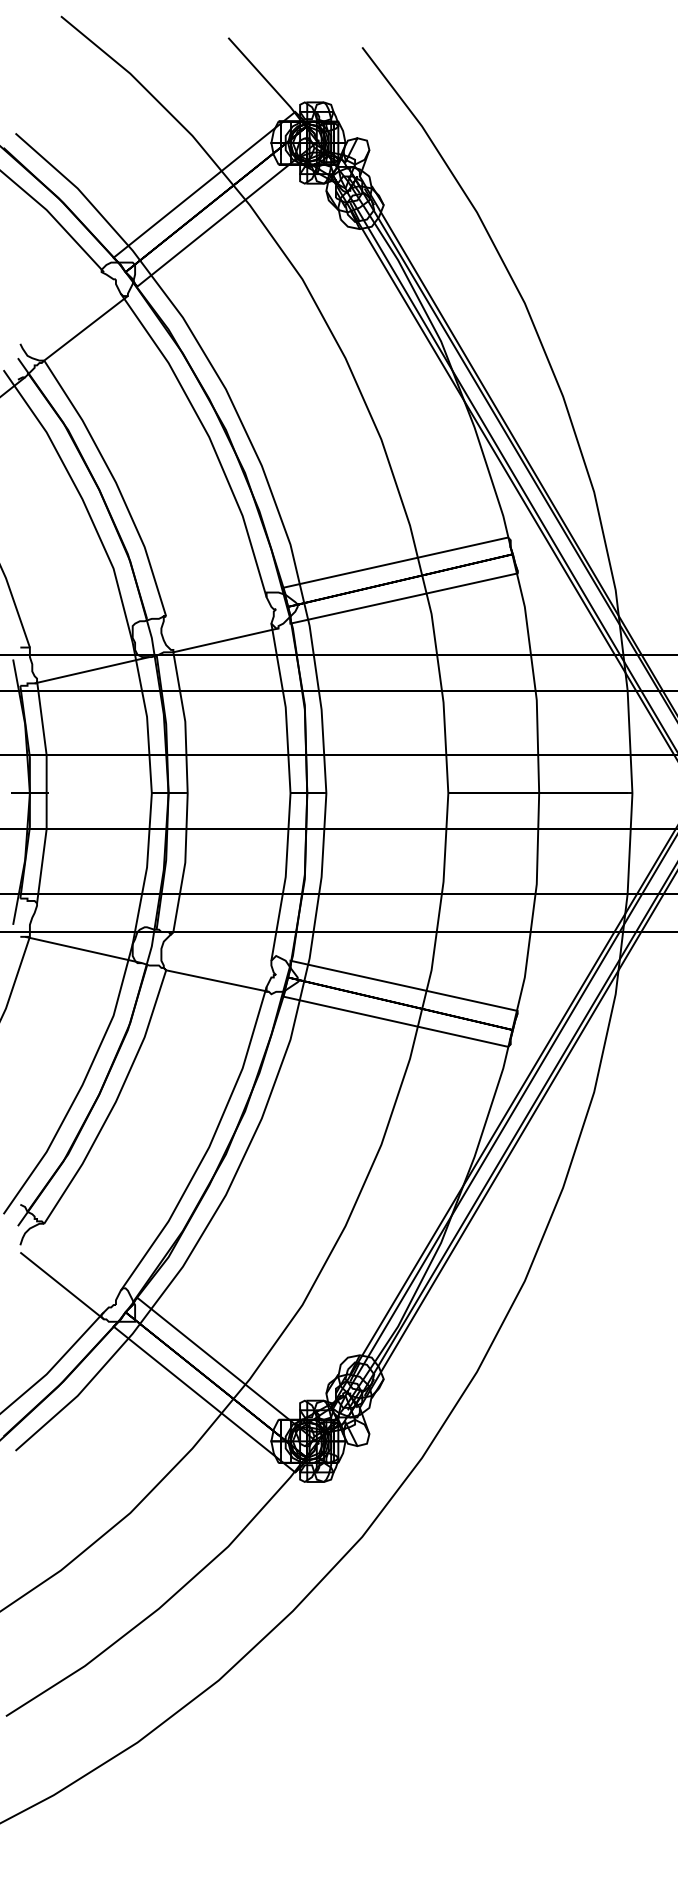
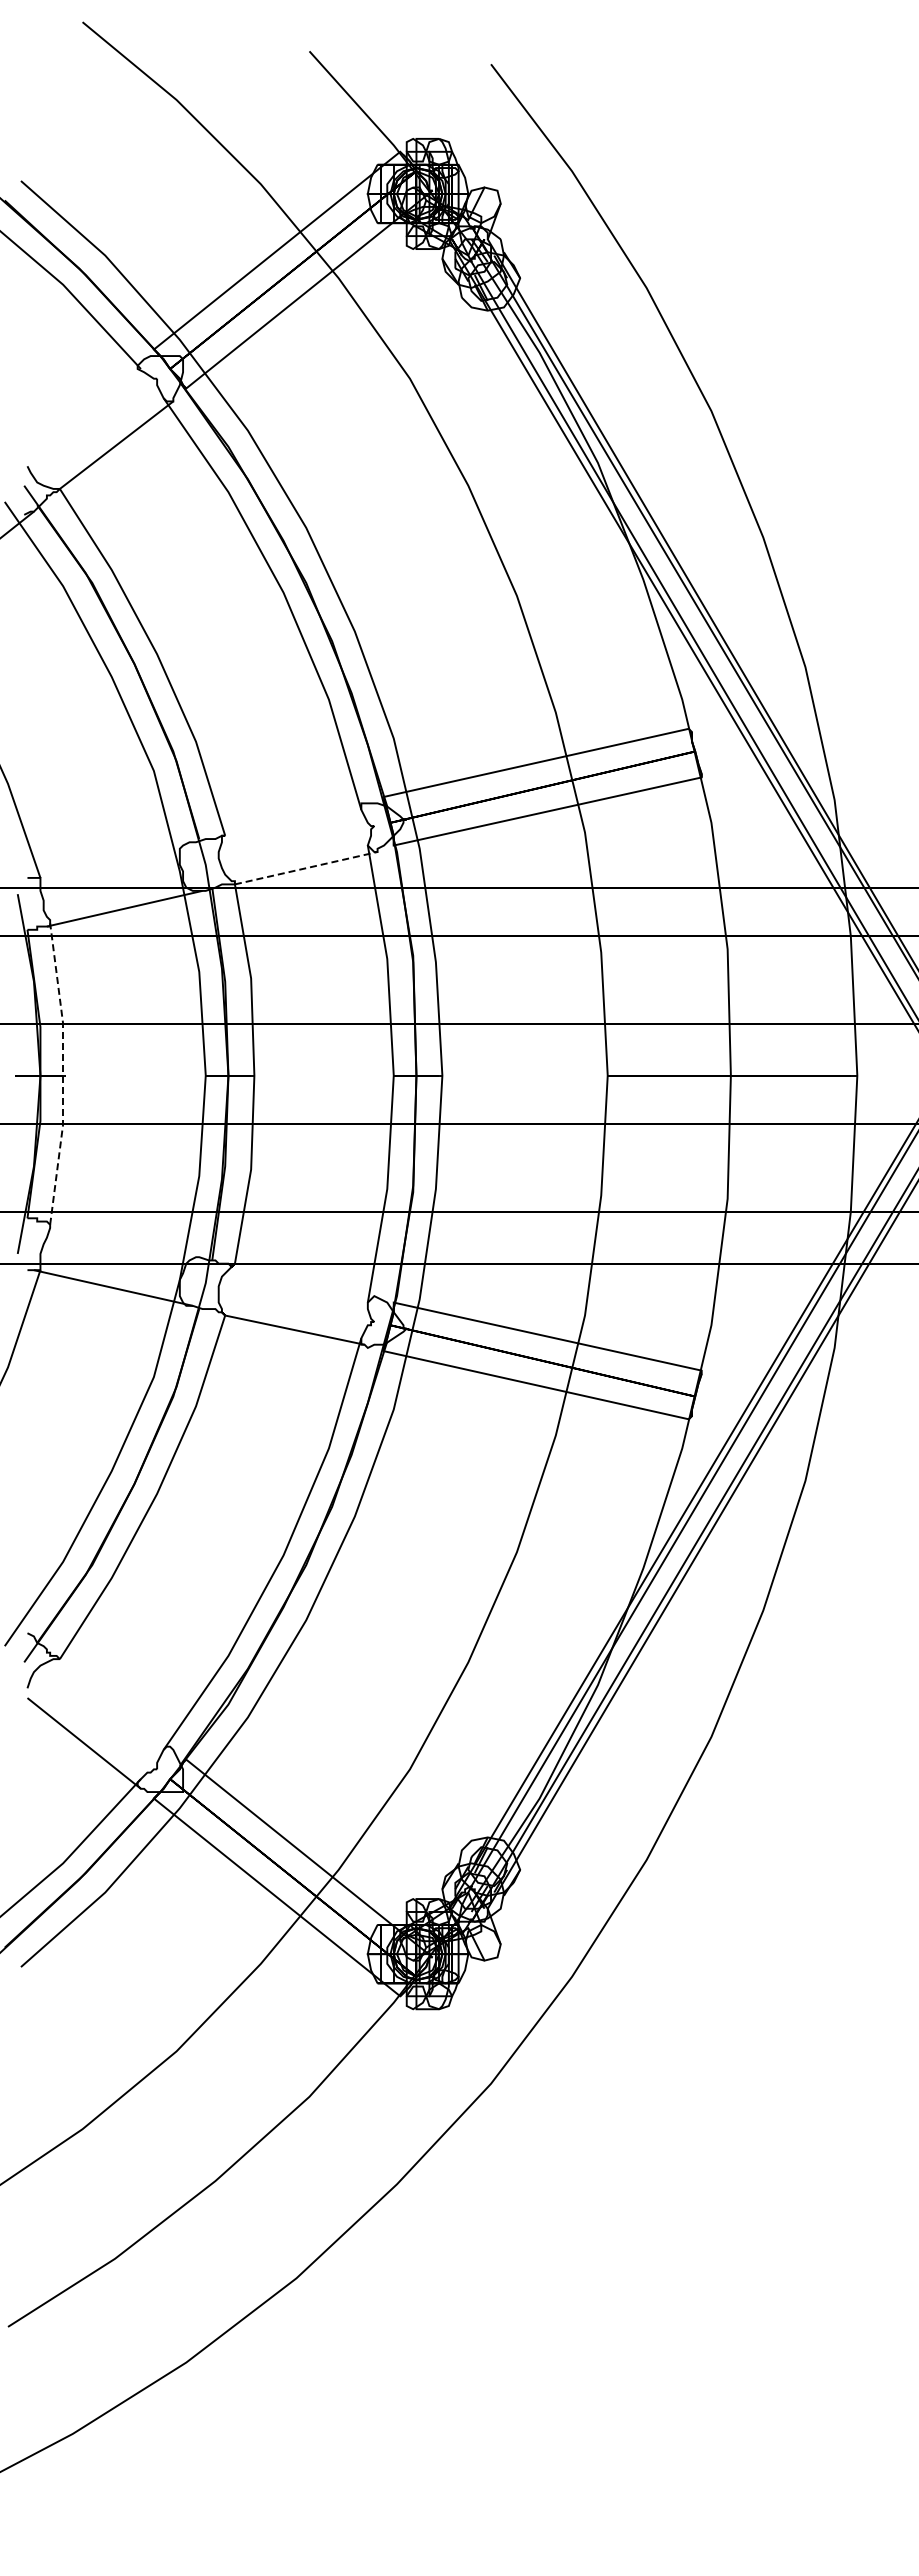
line: (226, 640) -> (306, 868), solid -> dashed
line: (46, 791) -> (63, 1073), solid -> dashed

